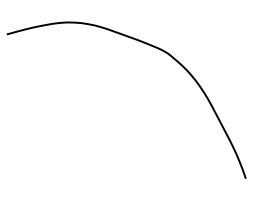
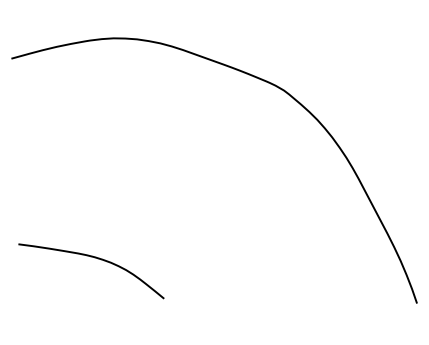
curve: (55, 152) -> (93, 259), added

